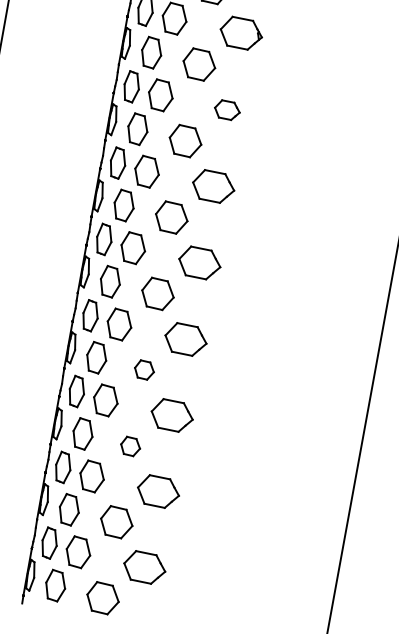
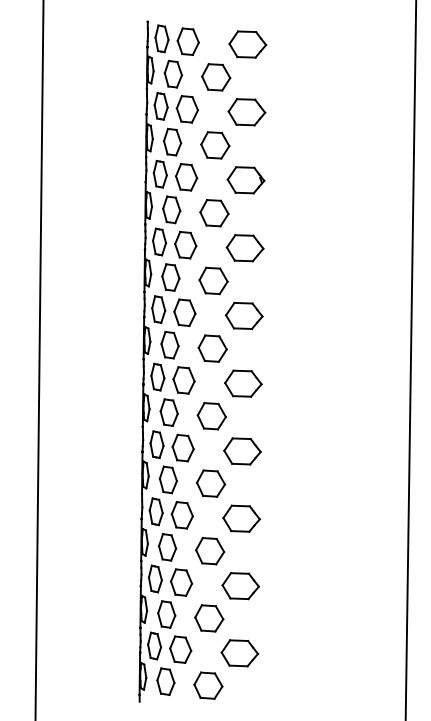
part: (226, 110) -> (244, 248), size x1.67
part: (144, 370) -> (211, 483), size x1.67
part: (130, 446) -> (210, 551), size x1.67

